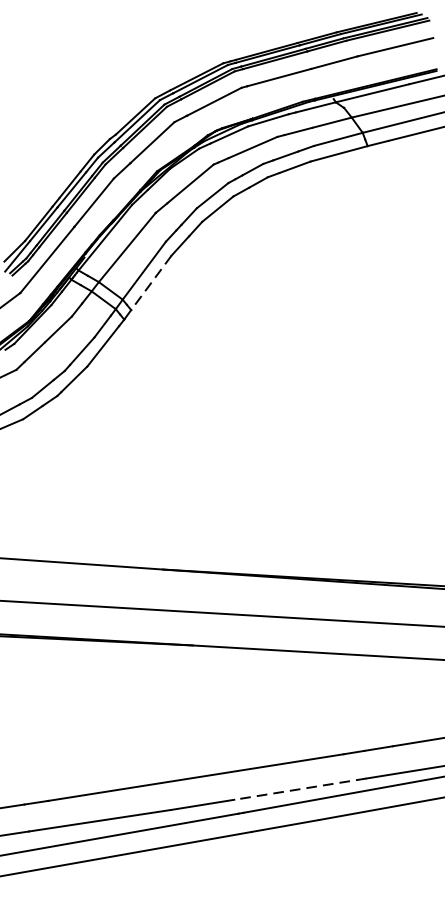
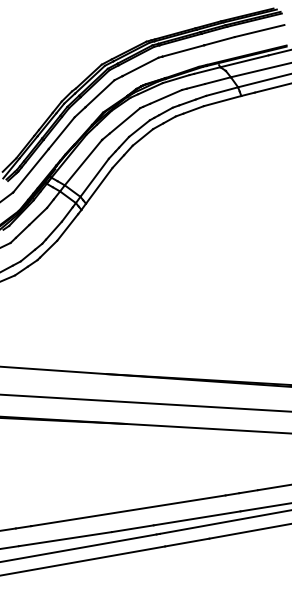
line: (150, 283) -> (98, 186), dashed -> solid
line: (300, 789) -> (197, 518), dashed -> solid

